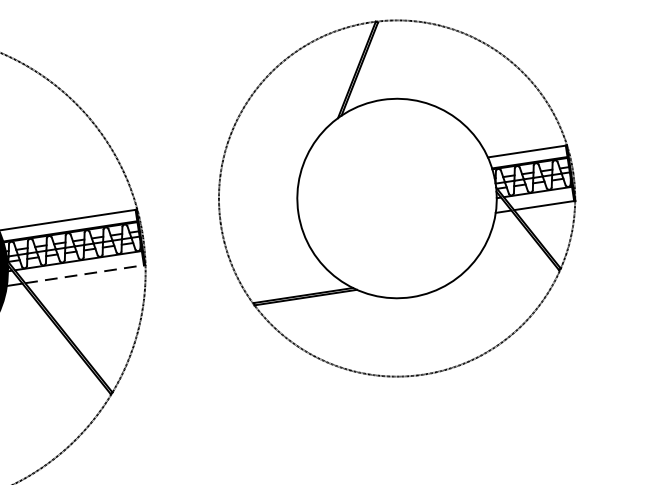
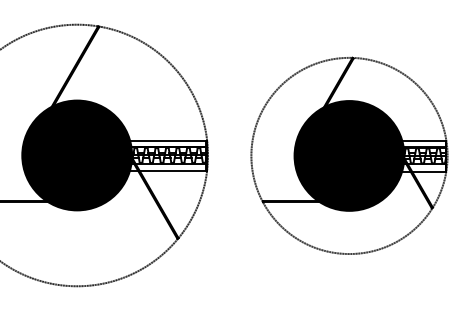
fill: (396, 197) -> (349, 155), added
line: (85, 274) -> (173, 171), dashed -> solid

